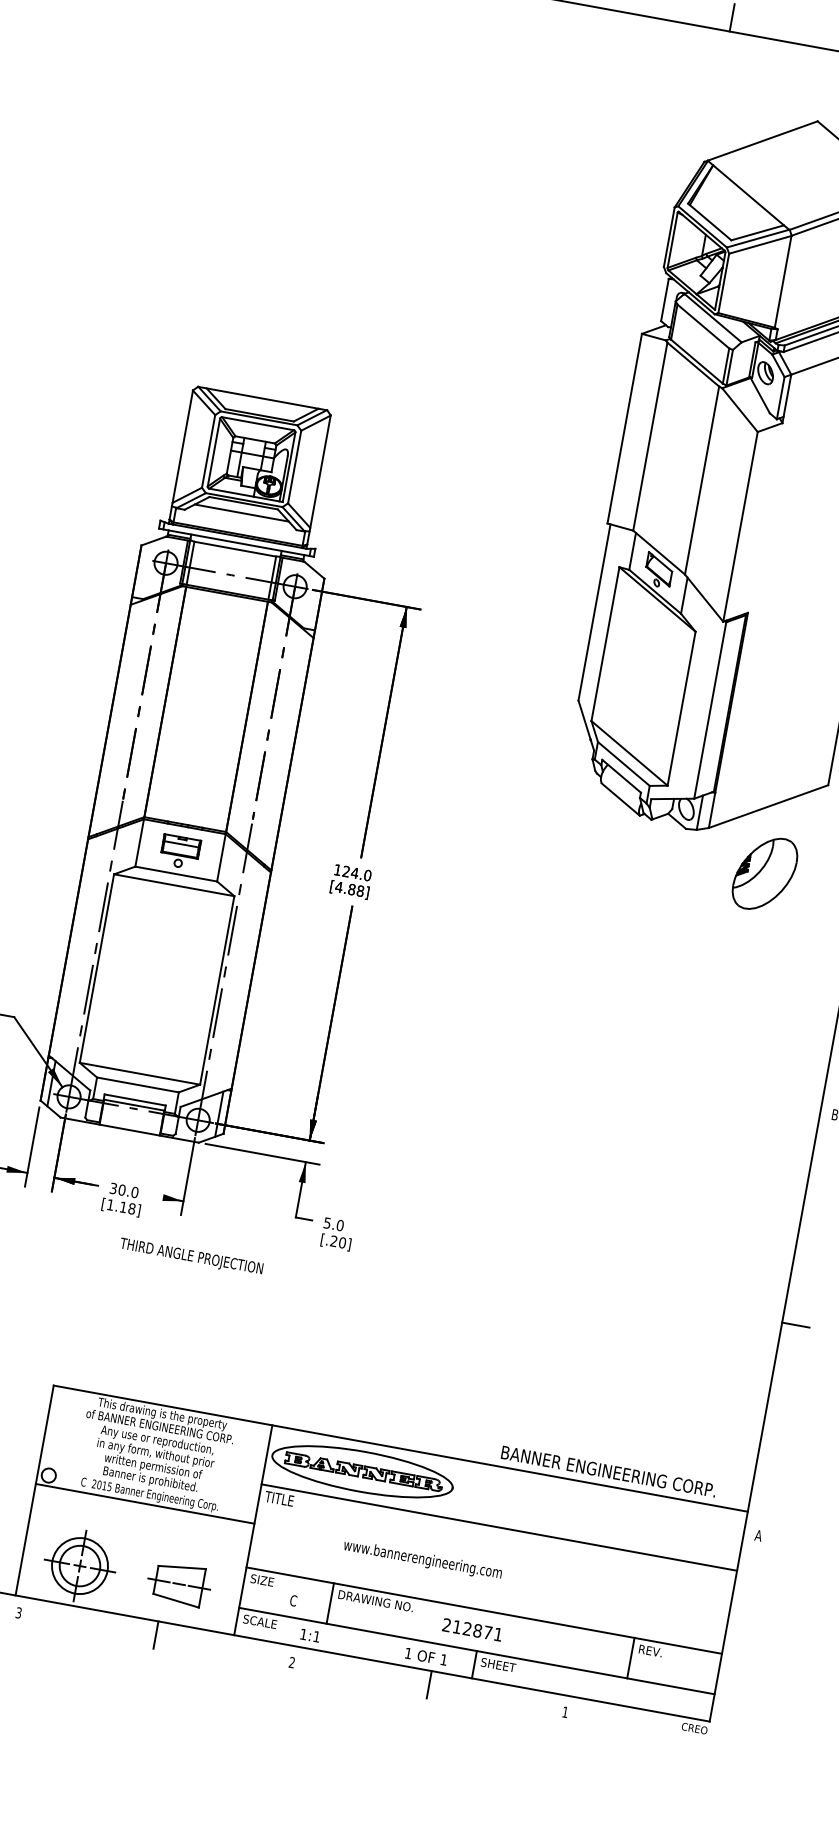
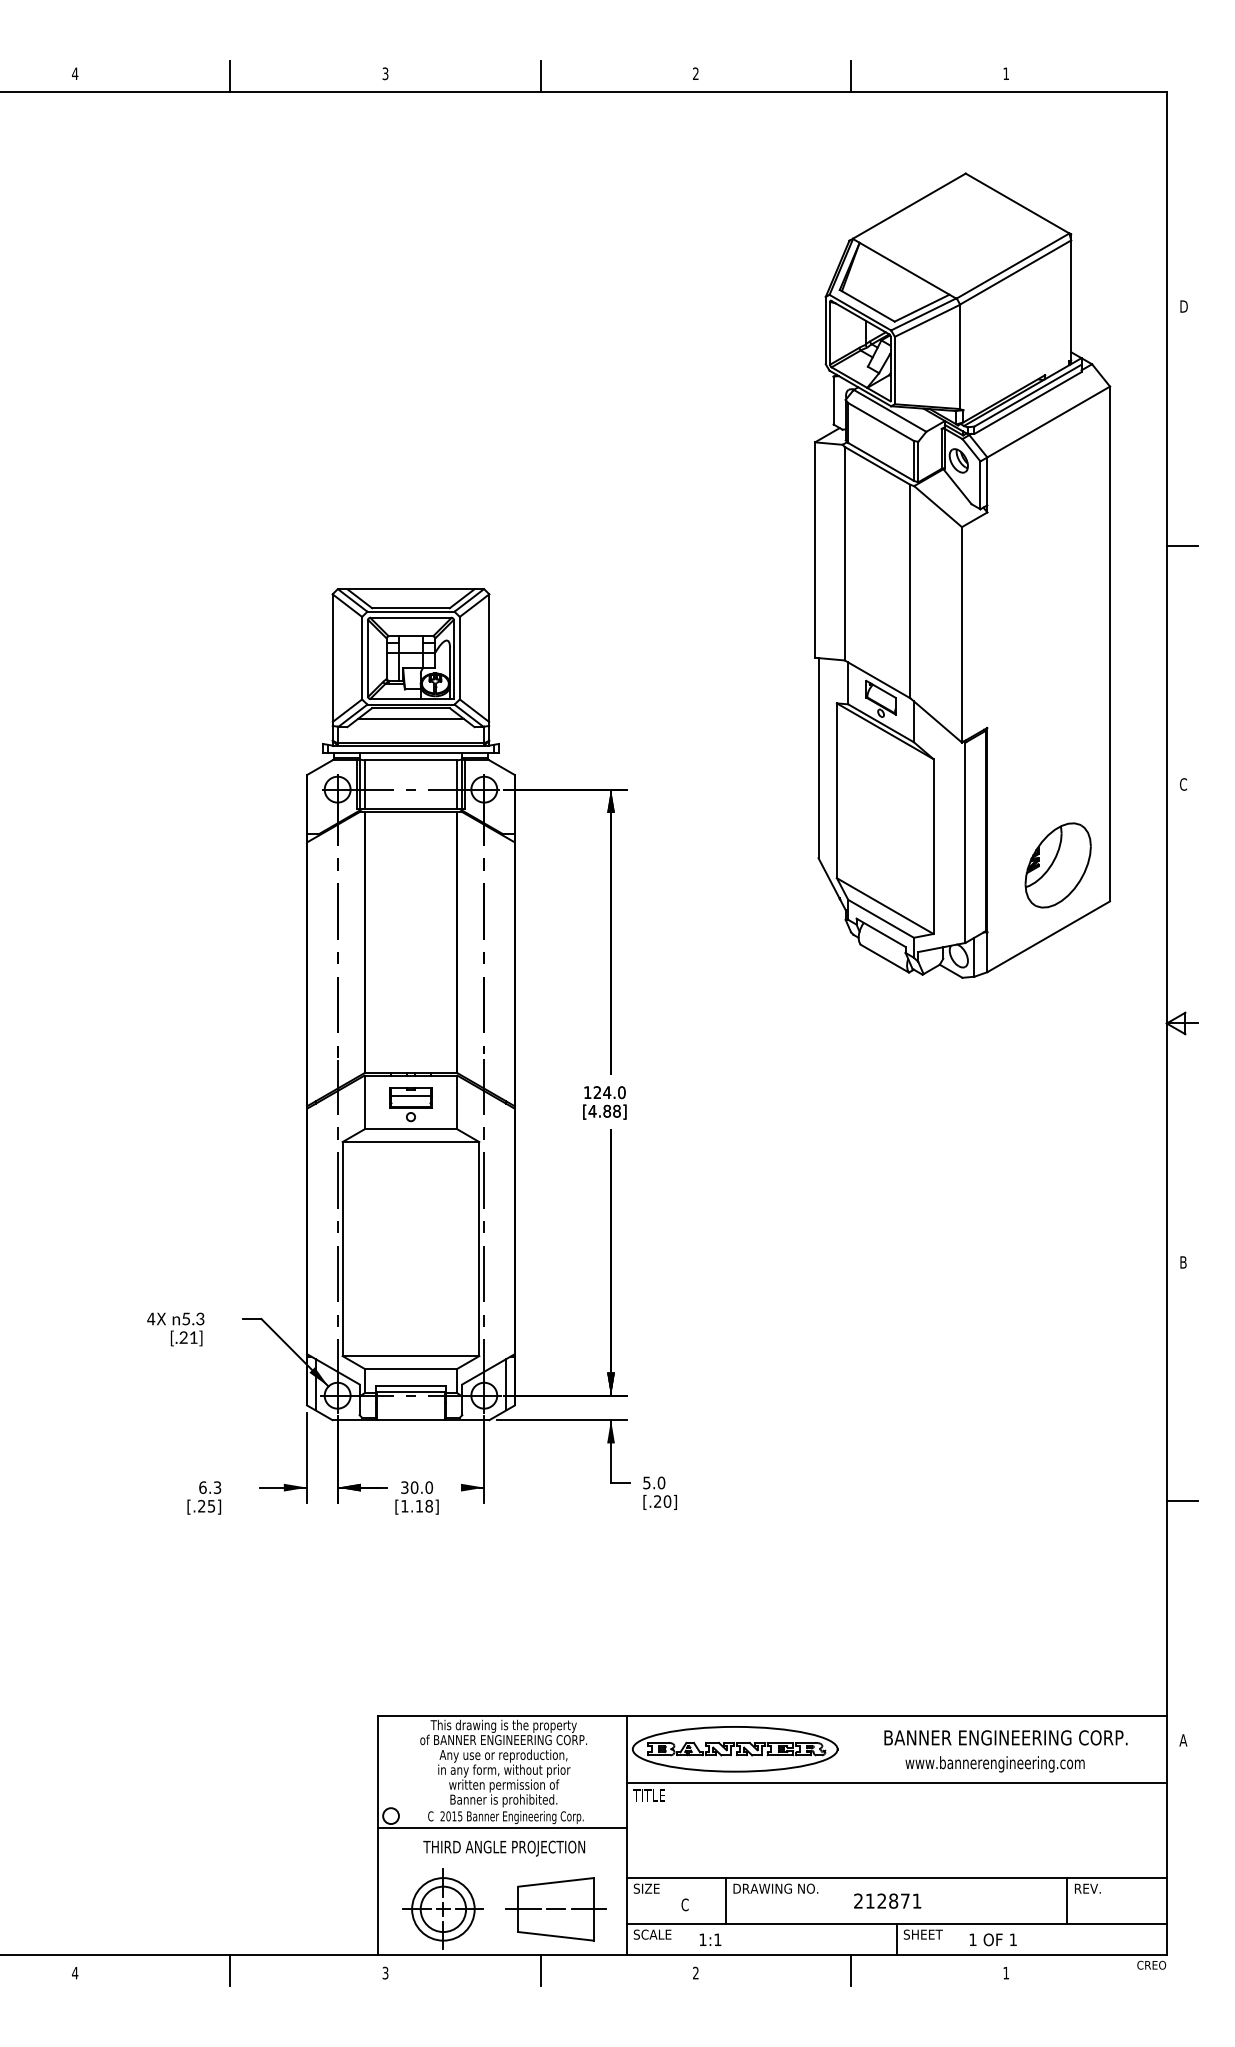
part: (764, 873) -> (1057, 865), moved
text: (191, 1257) -> (504, 1848), moved
text: (608, 1471) -> (1005, 1737), moved
text: (422, 1560) -> (994, 1764), moved
part: (178, 1584) -> (555, 1909), size x1.43
text: (425, 1656) -> (992, 1939), moved

